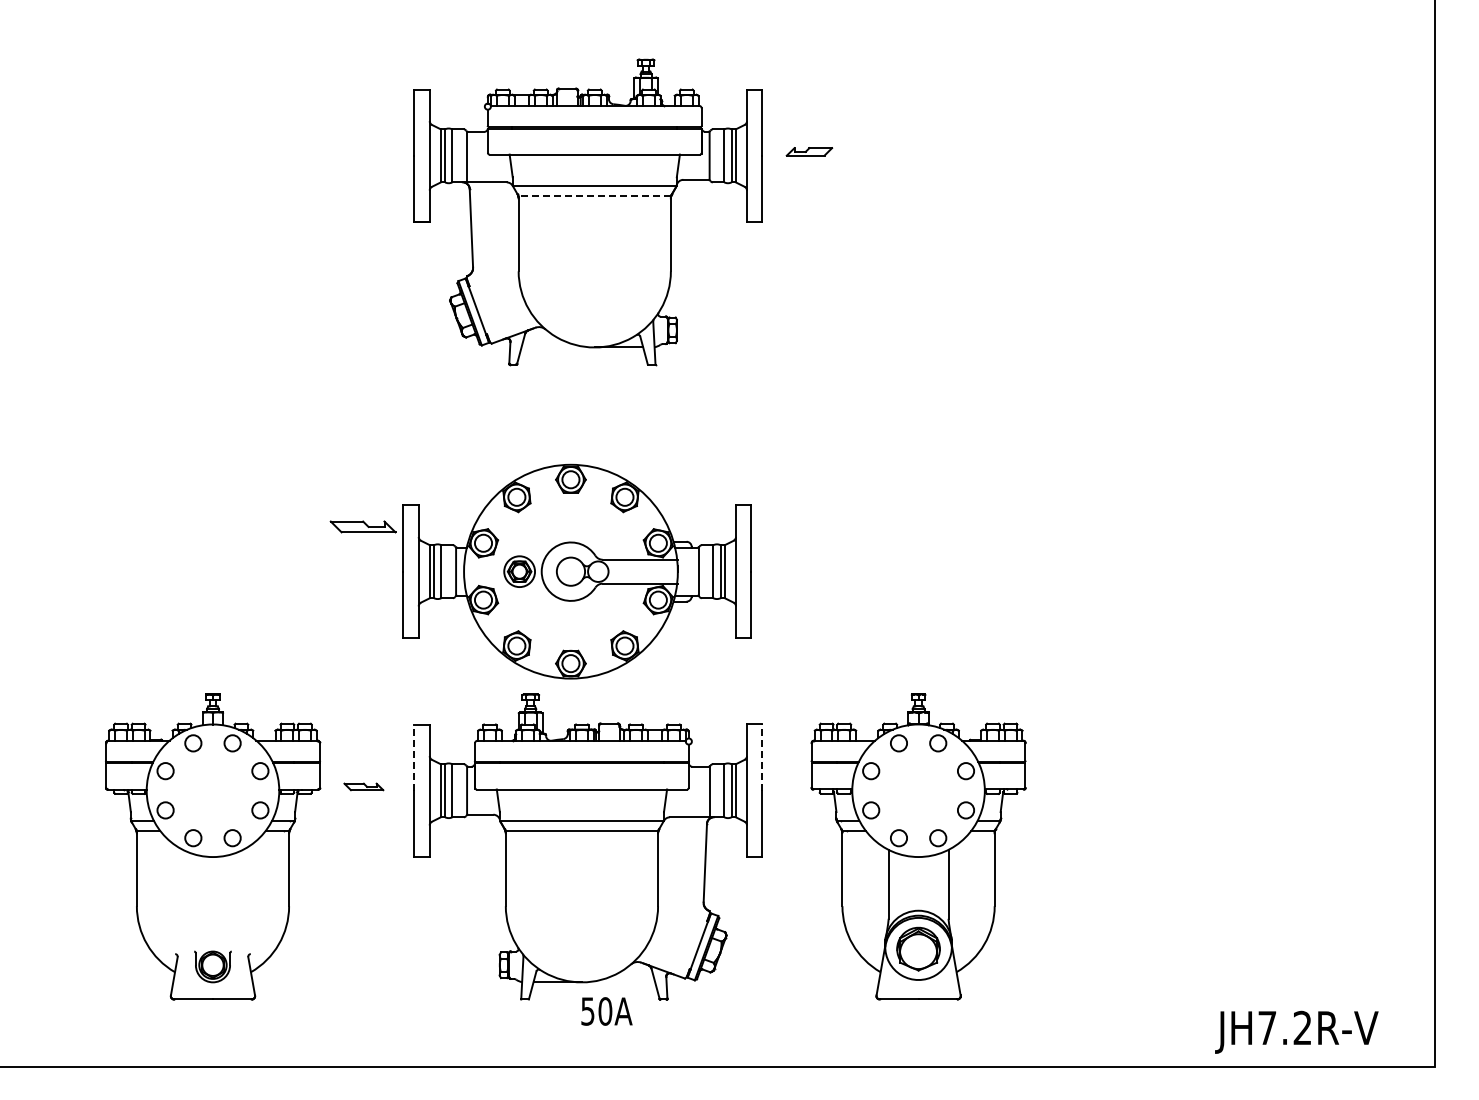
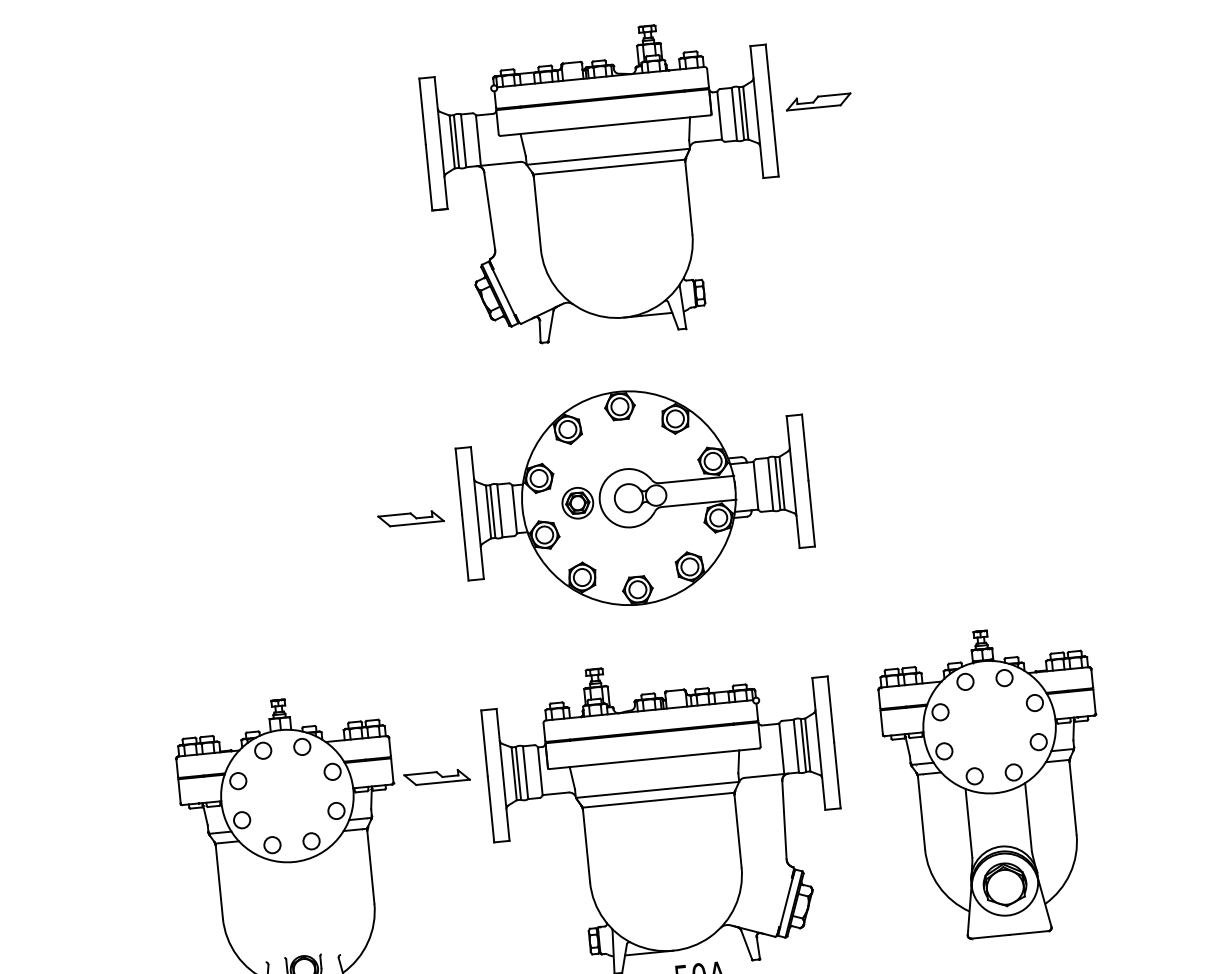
part: (809, 151) -> (818, 101), size x1.43
line: (594, 196) -> (609, 167), dashed -> solid
part: (576, 571) -> (634, 497), moved
line: (414, 757) -> (484, 743), dashed -> solid
line: (762, 757) -> (831, 709), dashed -> solid
part: (363, 786) -> (436, 777), size x1.67

